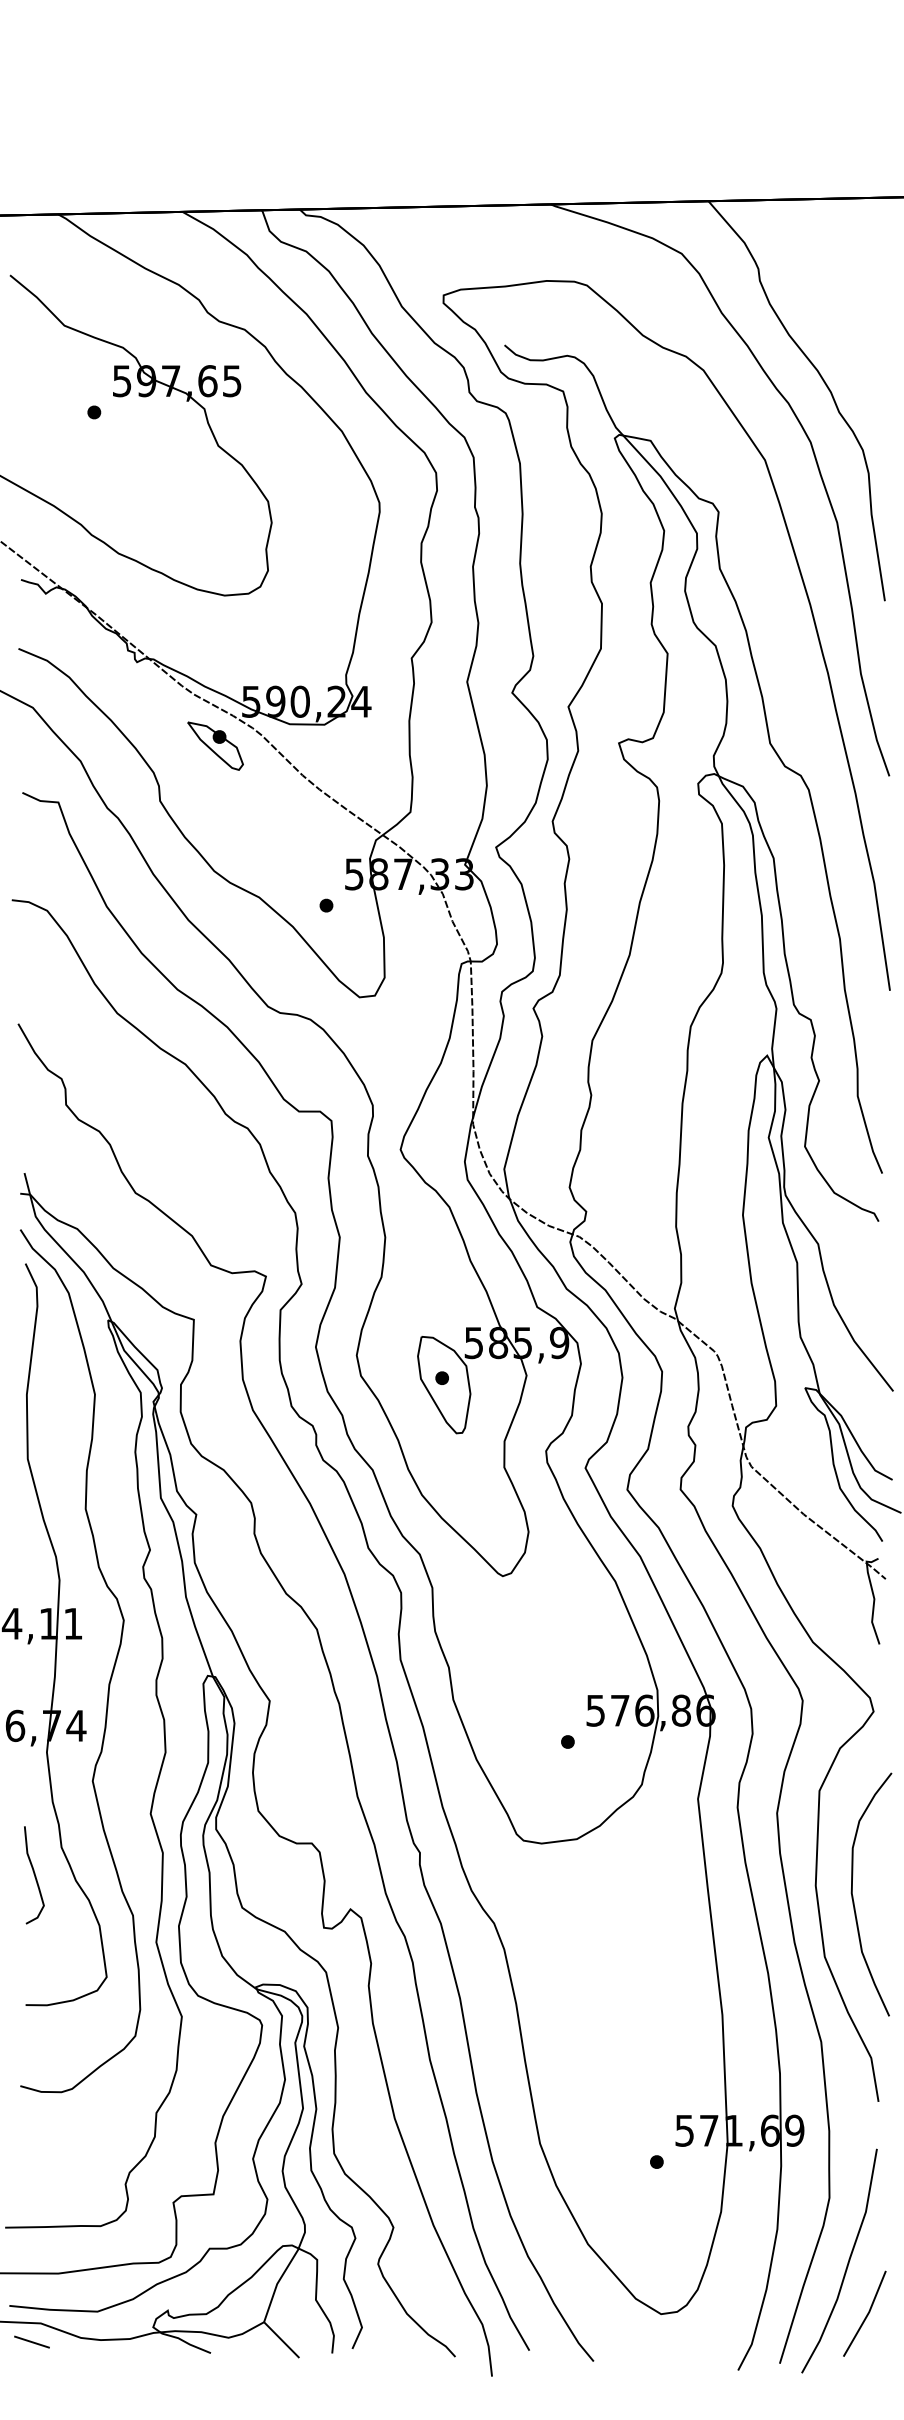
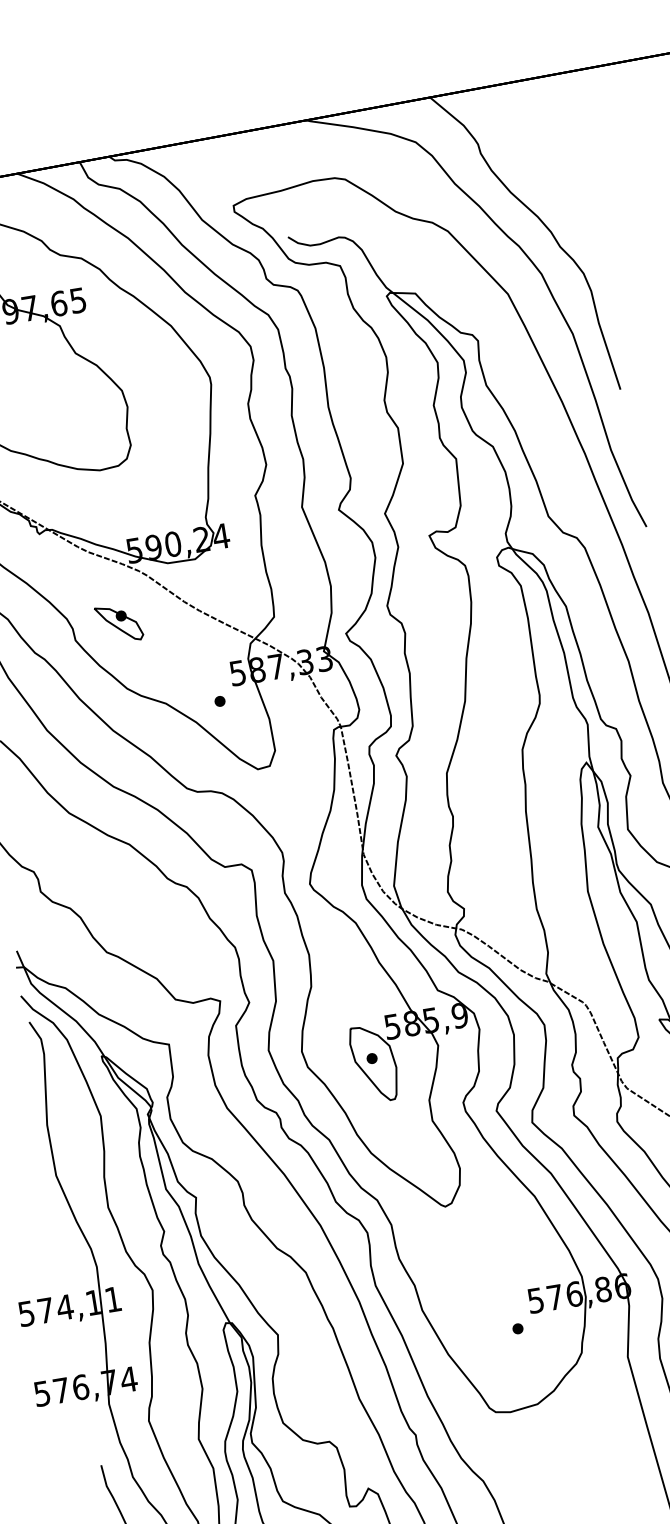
part: (215, 745) -> (119, 623), moved

